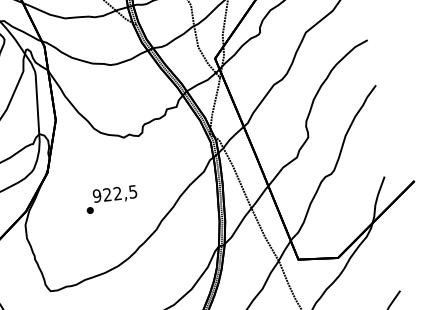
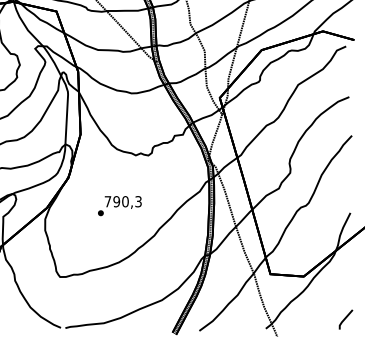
text: (114, 193) -> (122, 201), 922,5 -> 790,3

